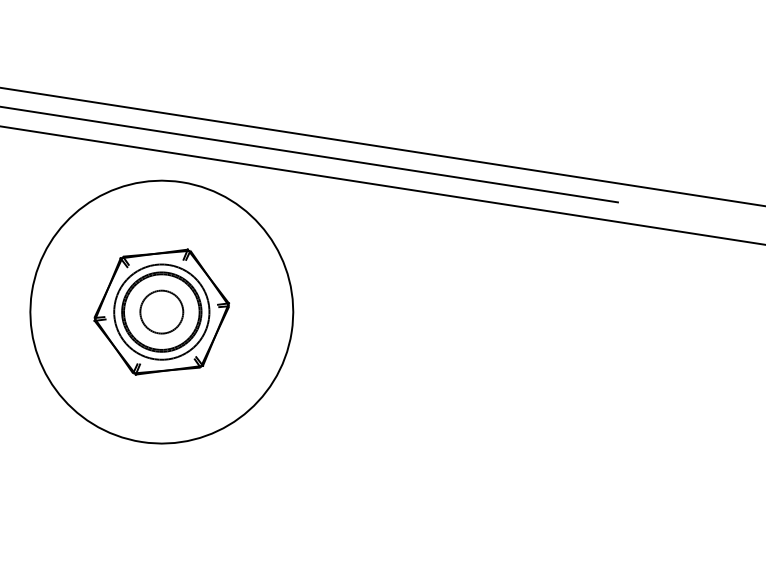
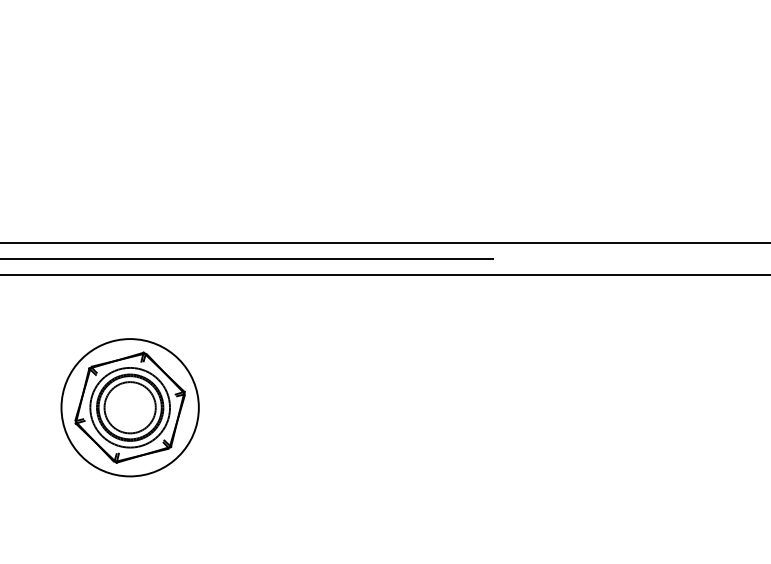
circle: (161, 311) -> (129, 407), size x0.62
circle: (161, 311) -> (129, 407), size x1.43

